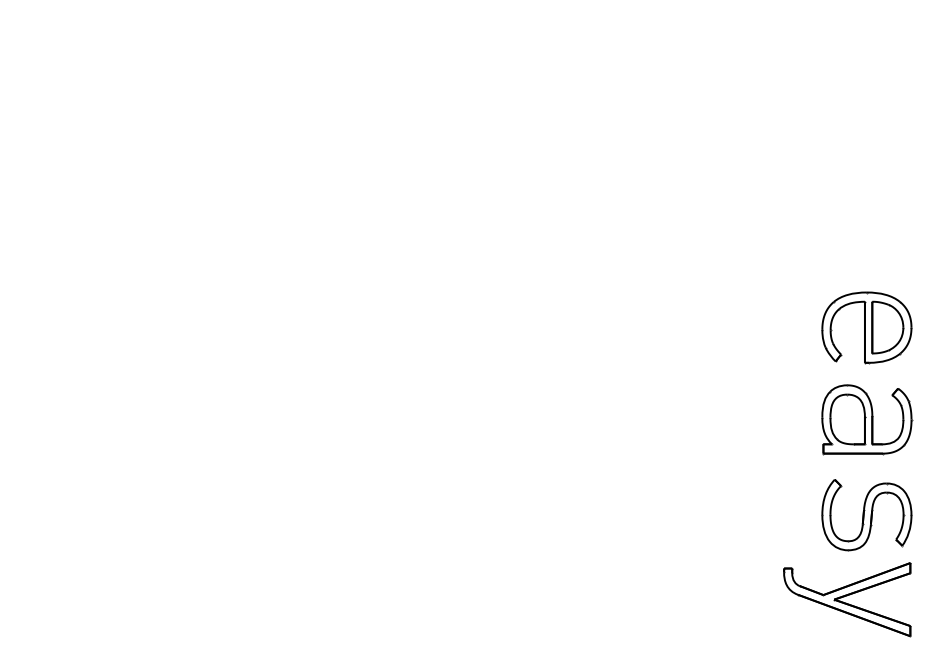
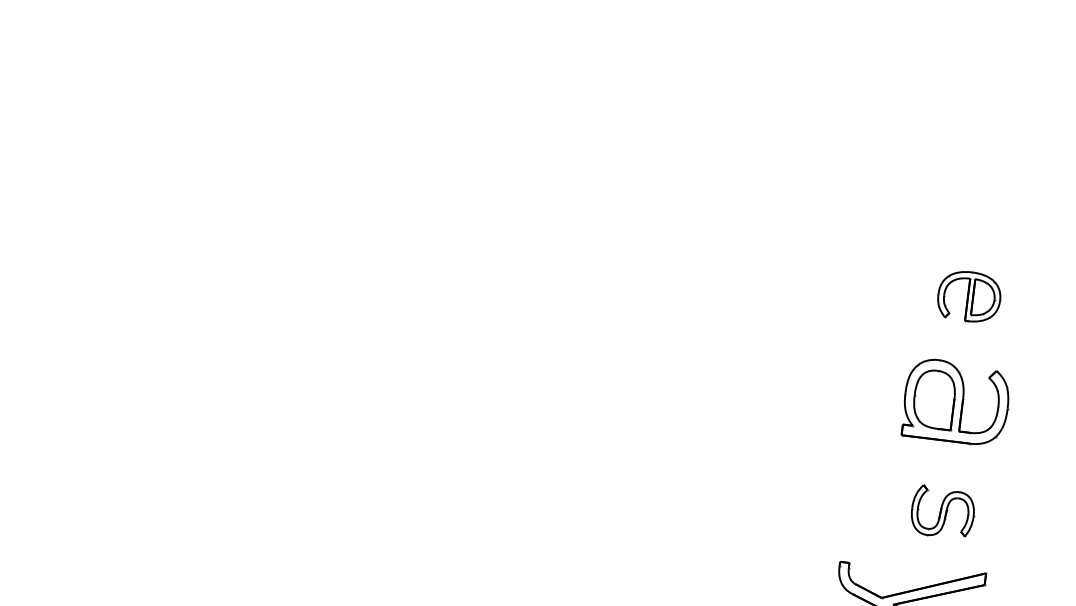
part: (866, 327) -> (968, 296), size x0.6
part: (866, 515) -> (942, 512), size x0.6

